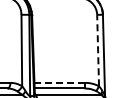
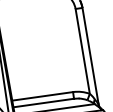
line: (98, 50) -> (83, 51), dashed -> solid
line: (60, 82) -> (43, 95), dashed -> solid

